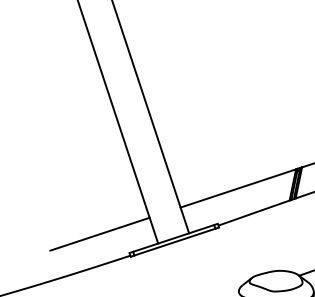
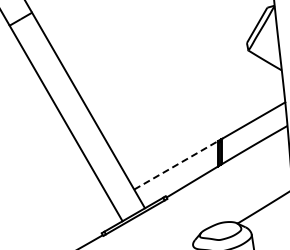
line: (238, 188) -> (176, 165), solid -> dashed
line: (99, 234) -> (75, 223), removed

